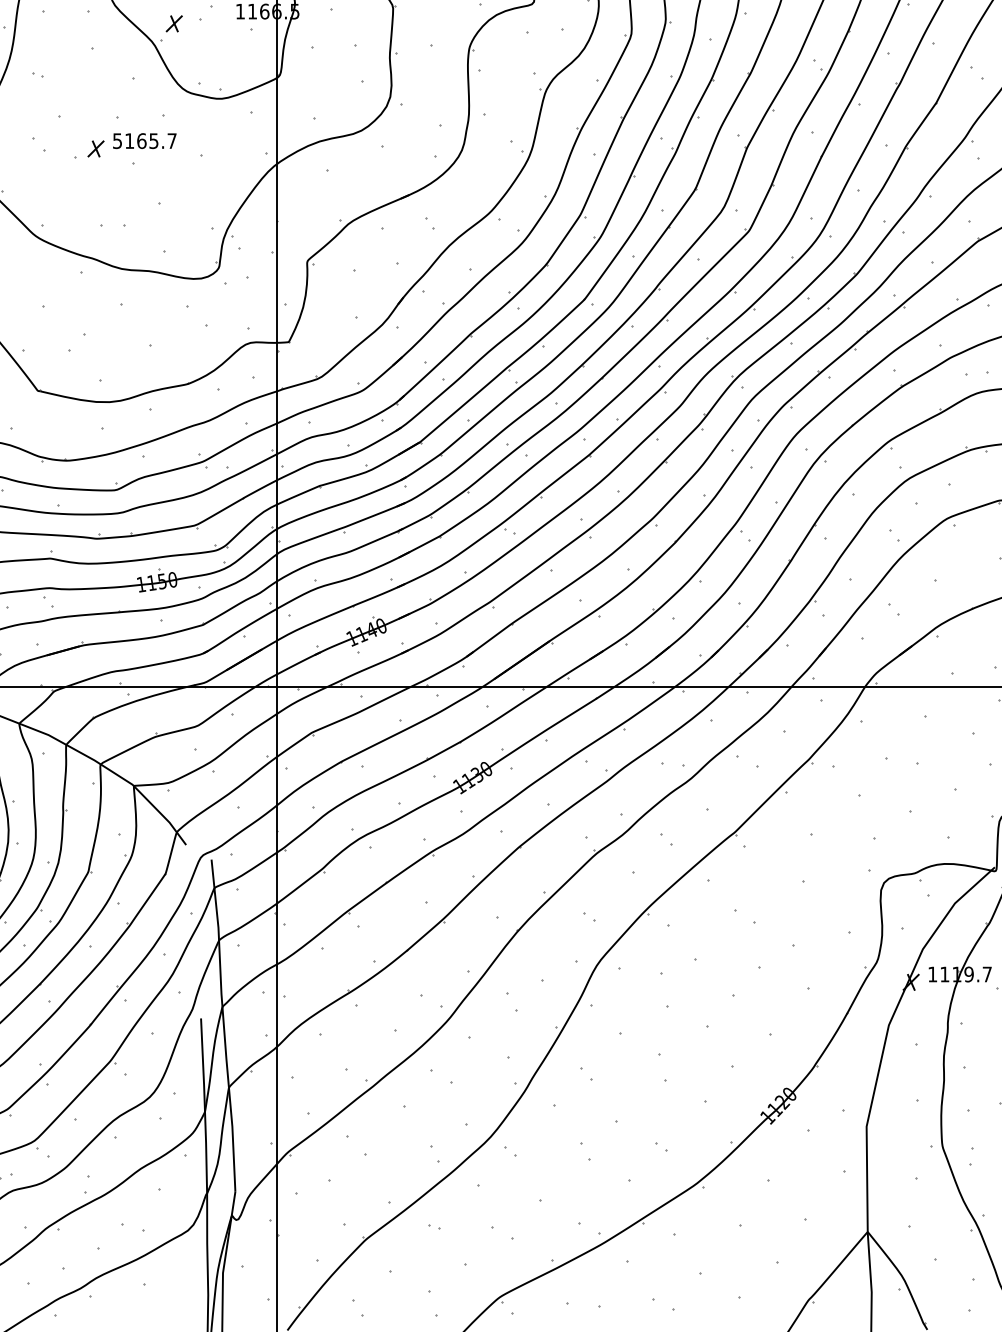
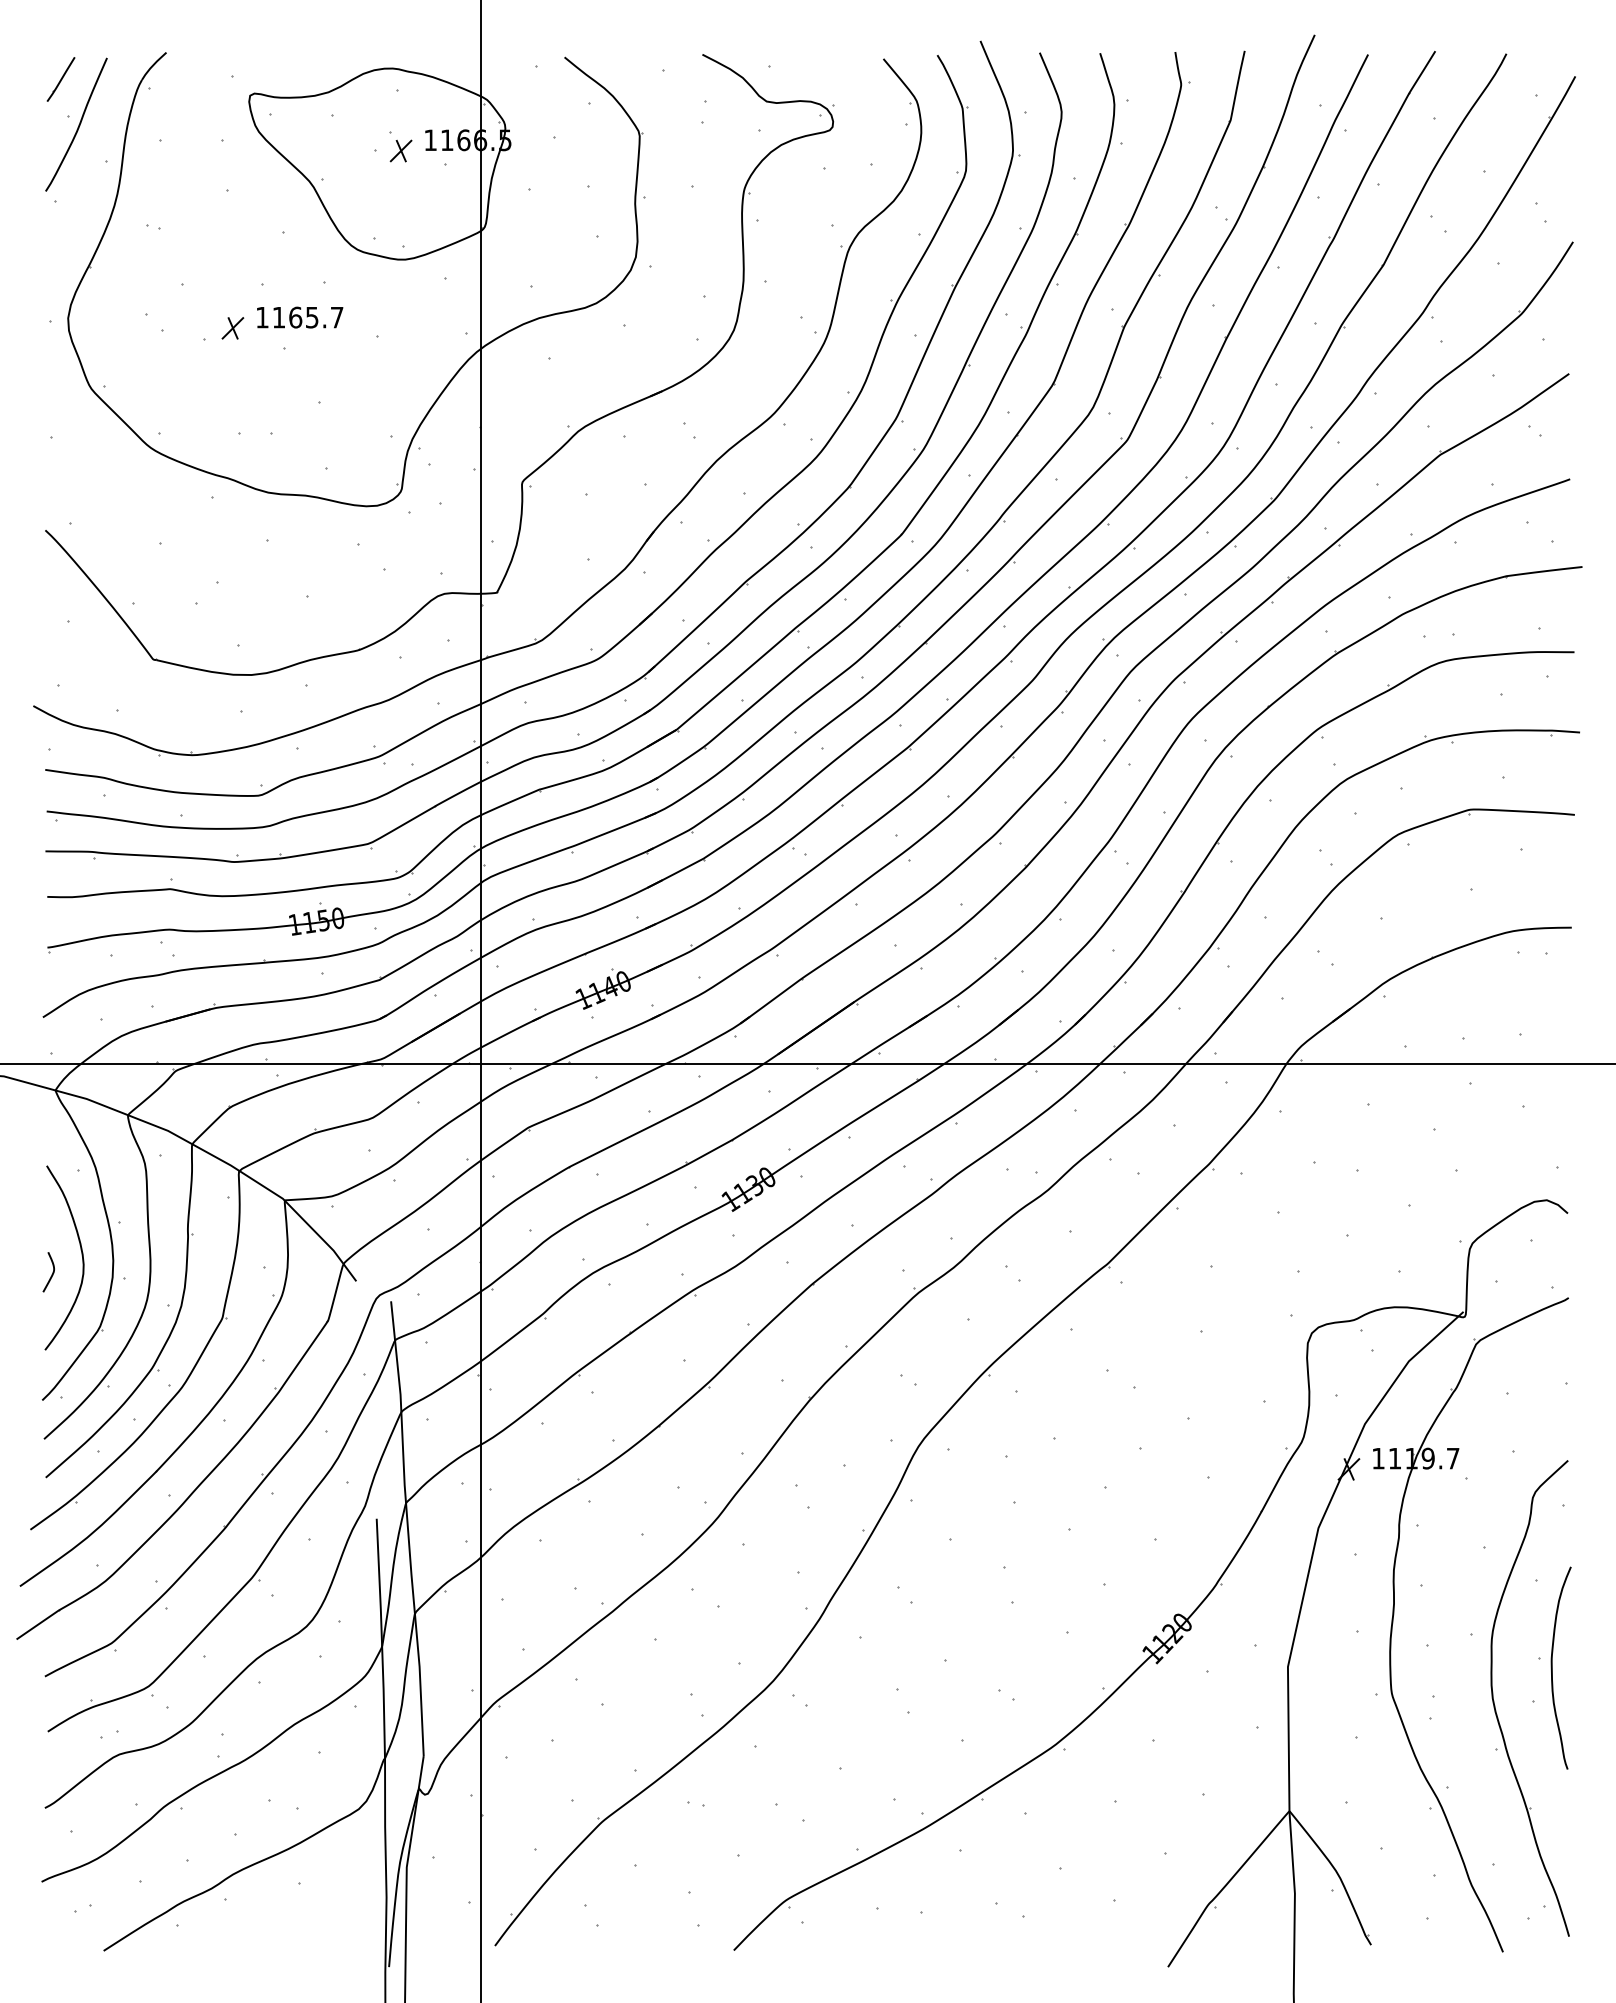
part: (173, 23) -> (400, 150), moved
text: (117, 141) -> (262, 317), 5165.7 -> 1165.7

